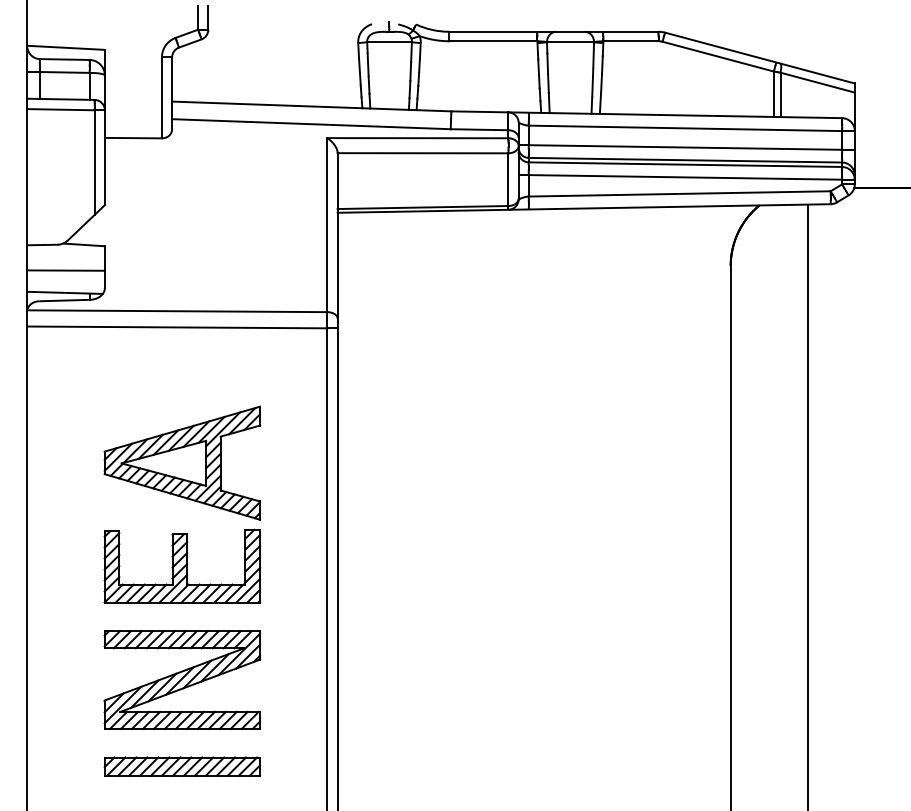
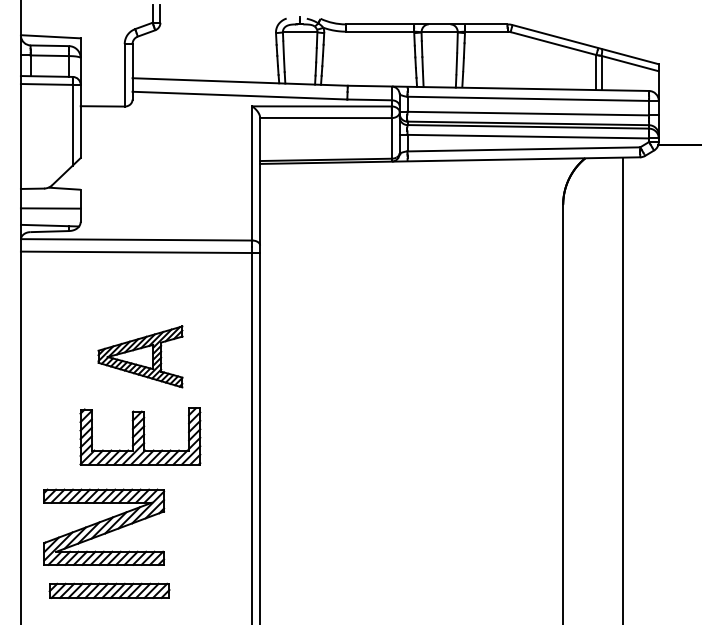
part: (182, 462) -> (140, 356), size x0.7
part: (182, 679) -> (104, 526), moved
part: (182, 766) -> (109, 590), moved

